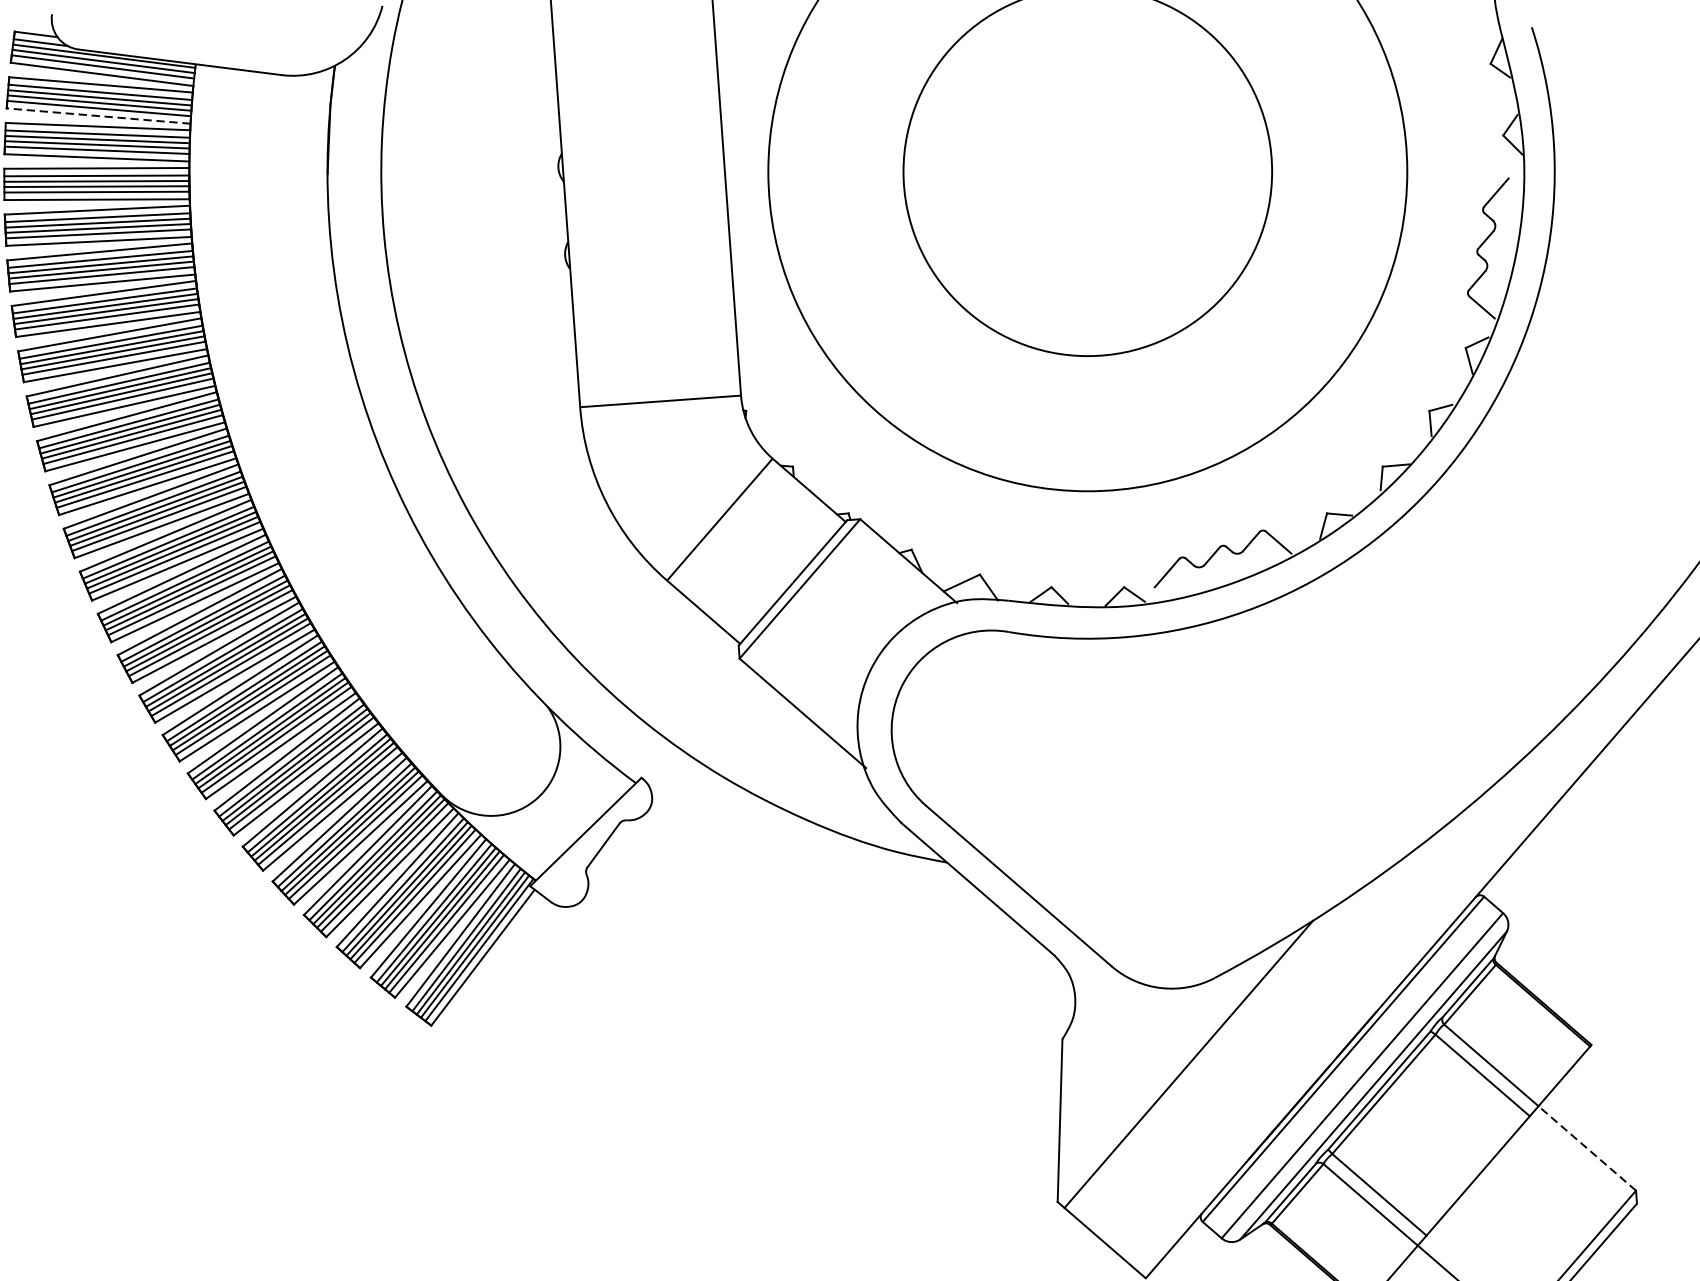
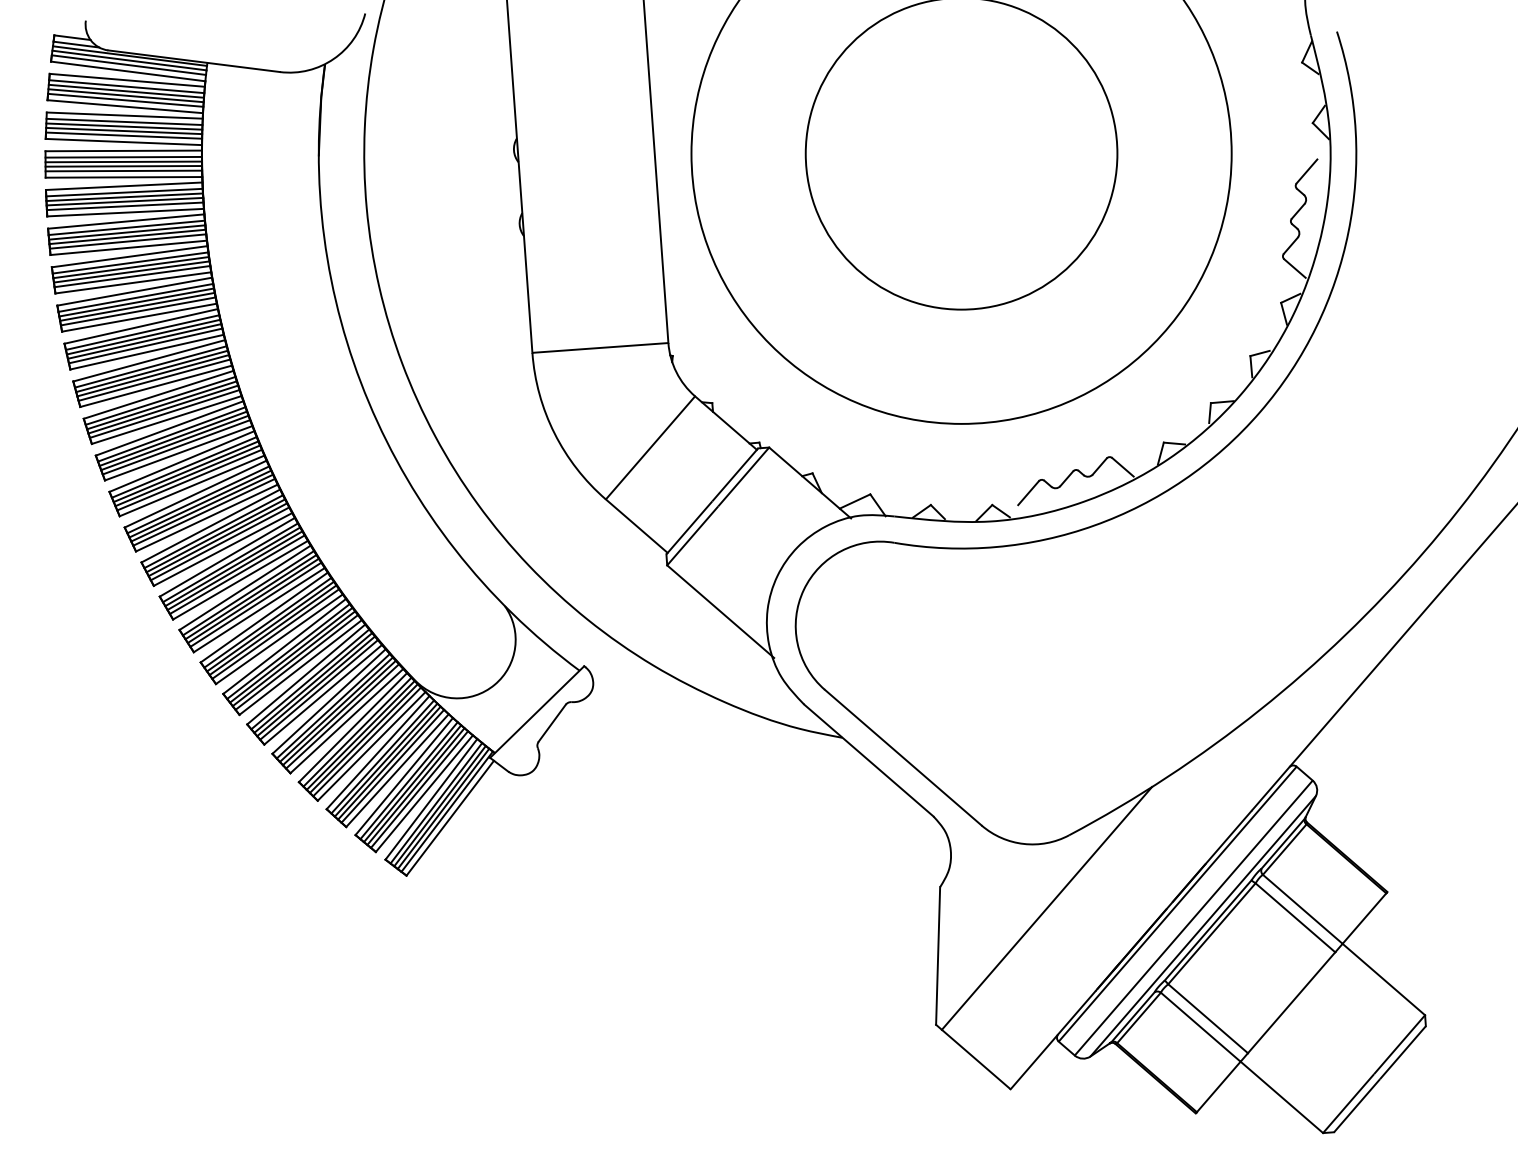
line: (97, 115) -> (124, 106), dashed -> solid
line: (1586, 1148) -> (1383, 979), dashed -> solid

